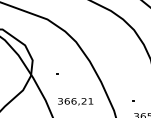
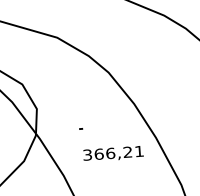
text: (75, 101) -> (113, 153), moved

